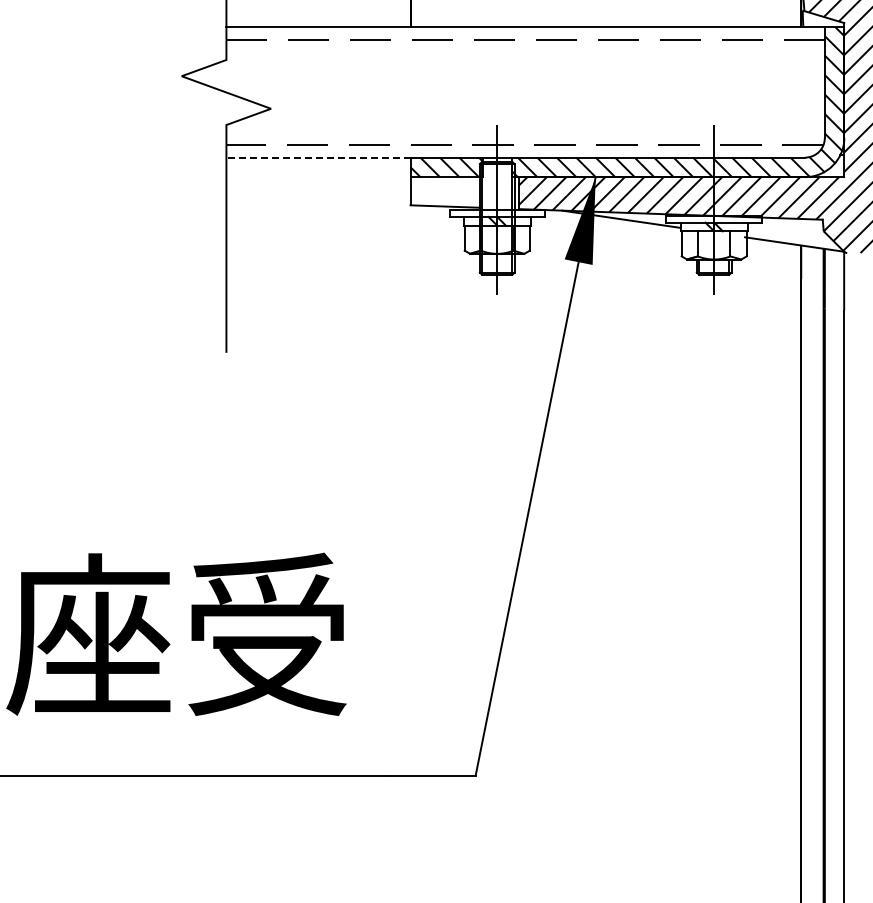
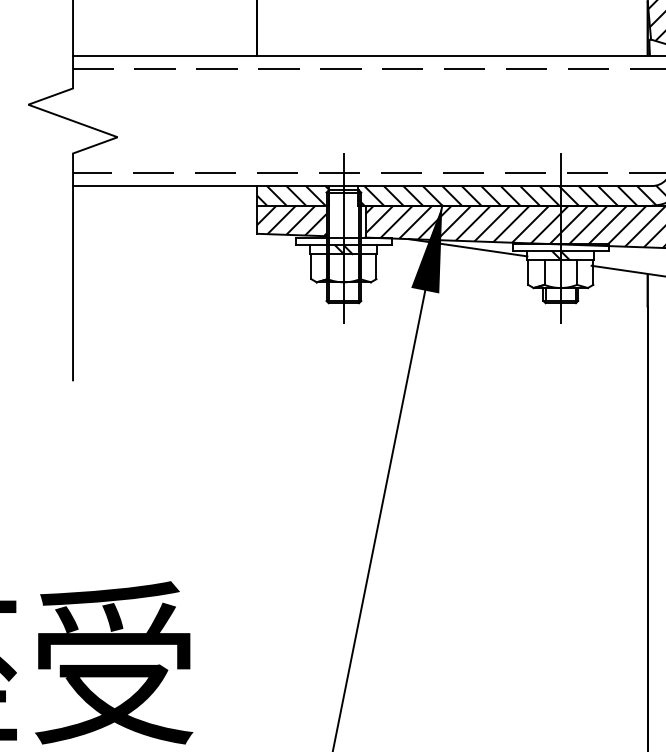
line: (317, 157) -> (164, 185), dashed -> solid
hatch: (444, 192) -> (291, 220), added

